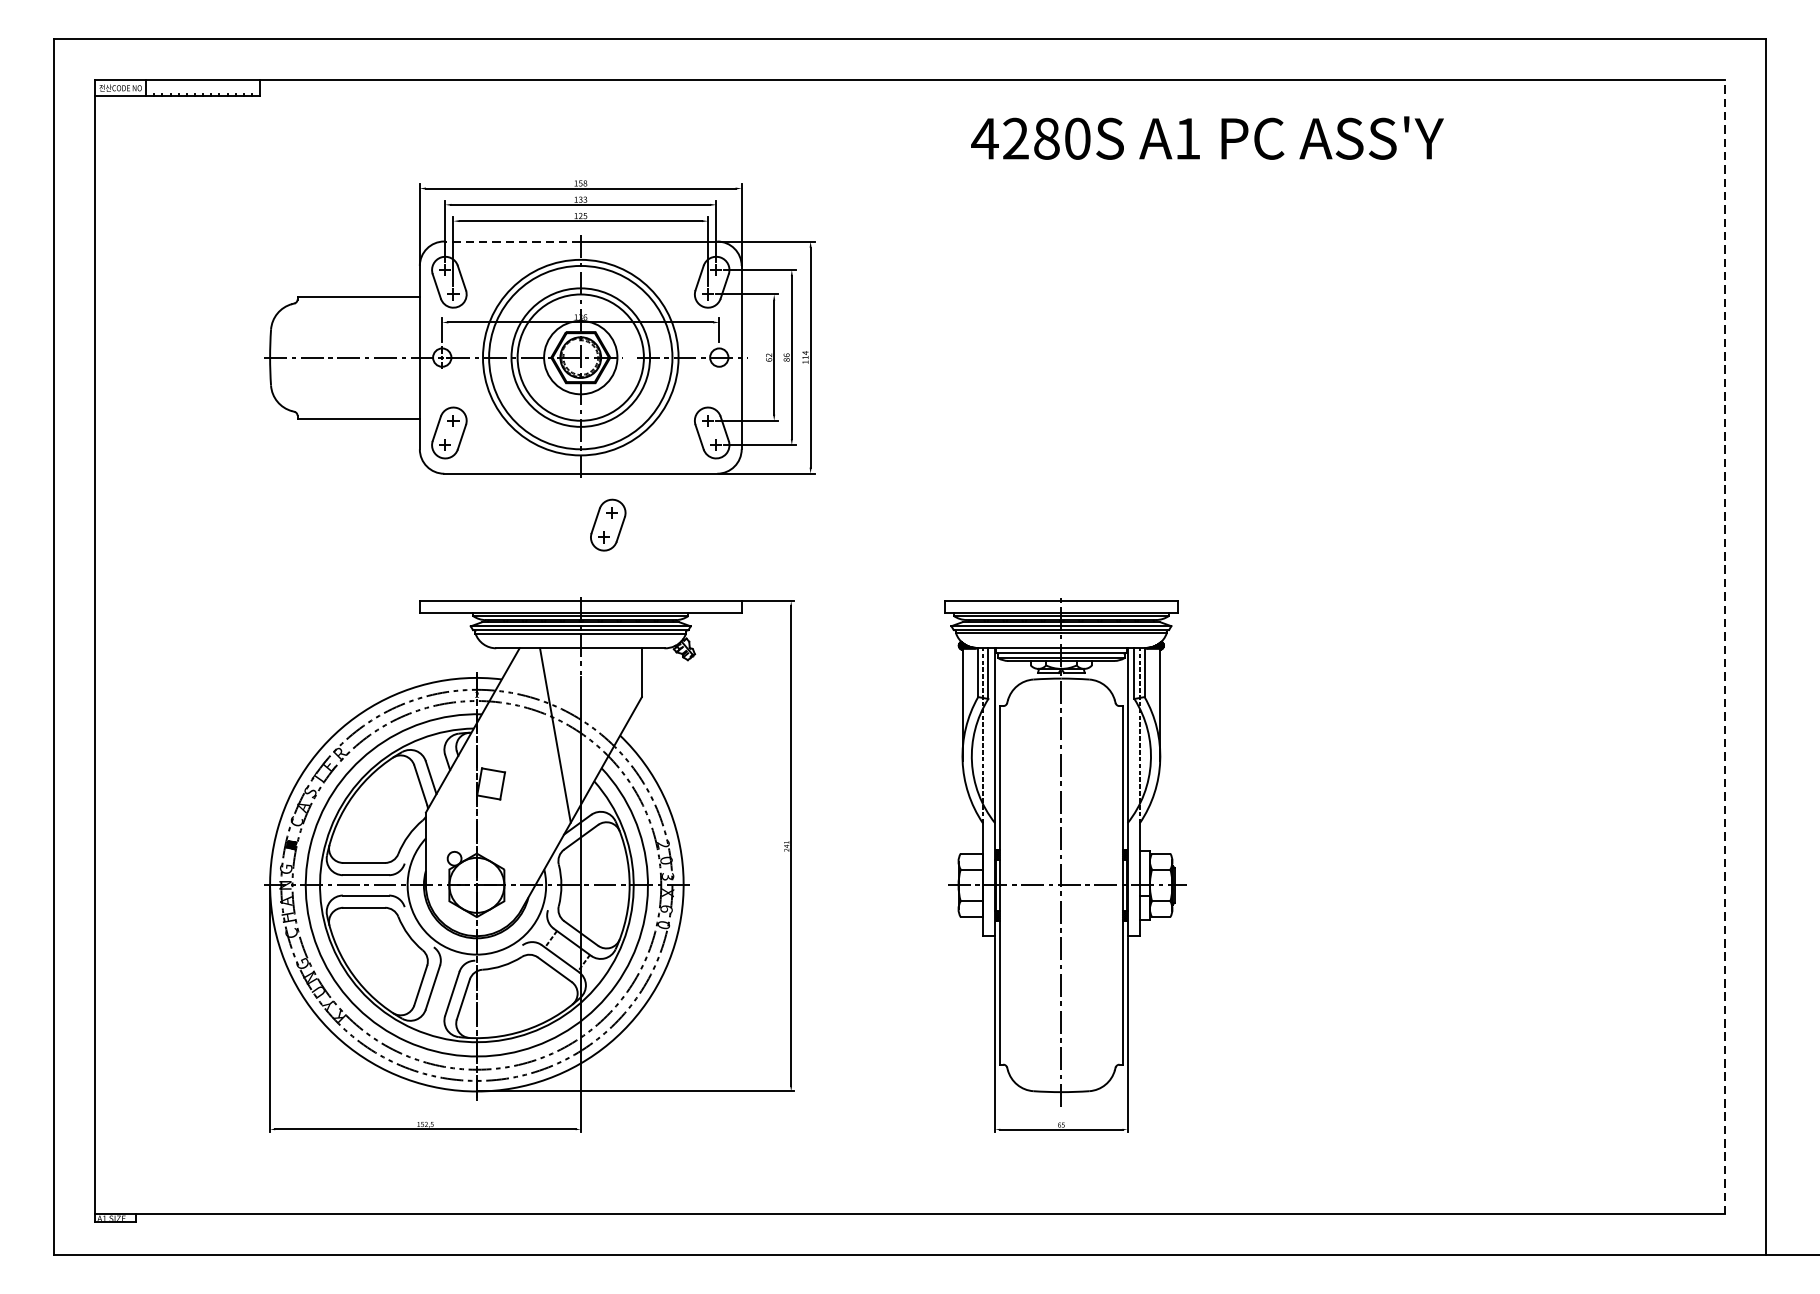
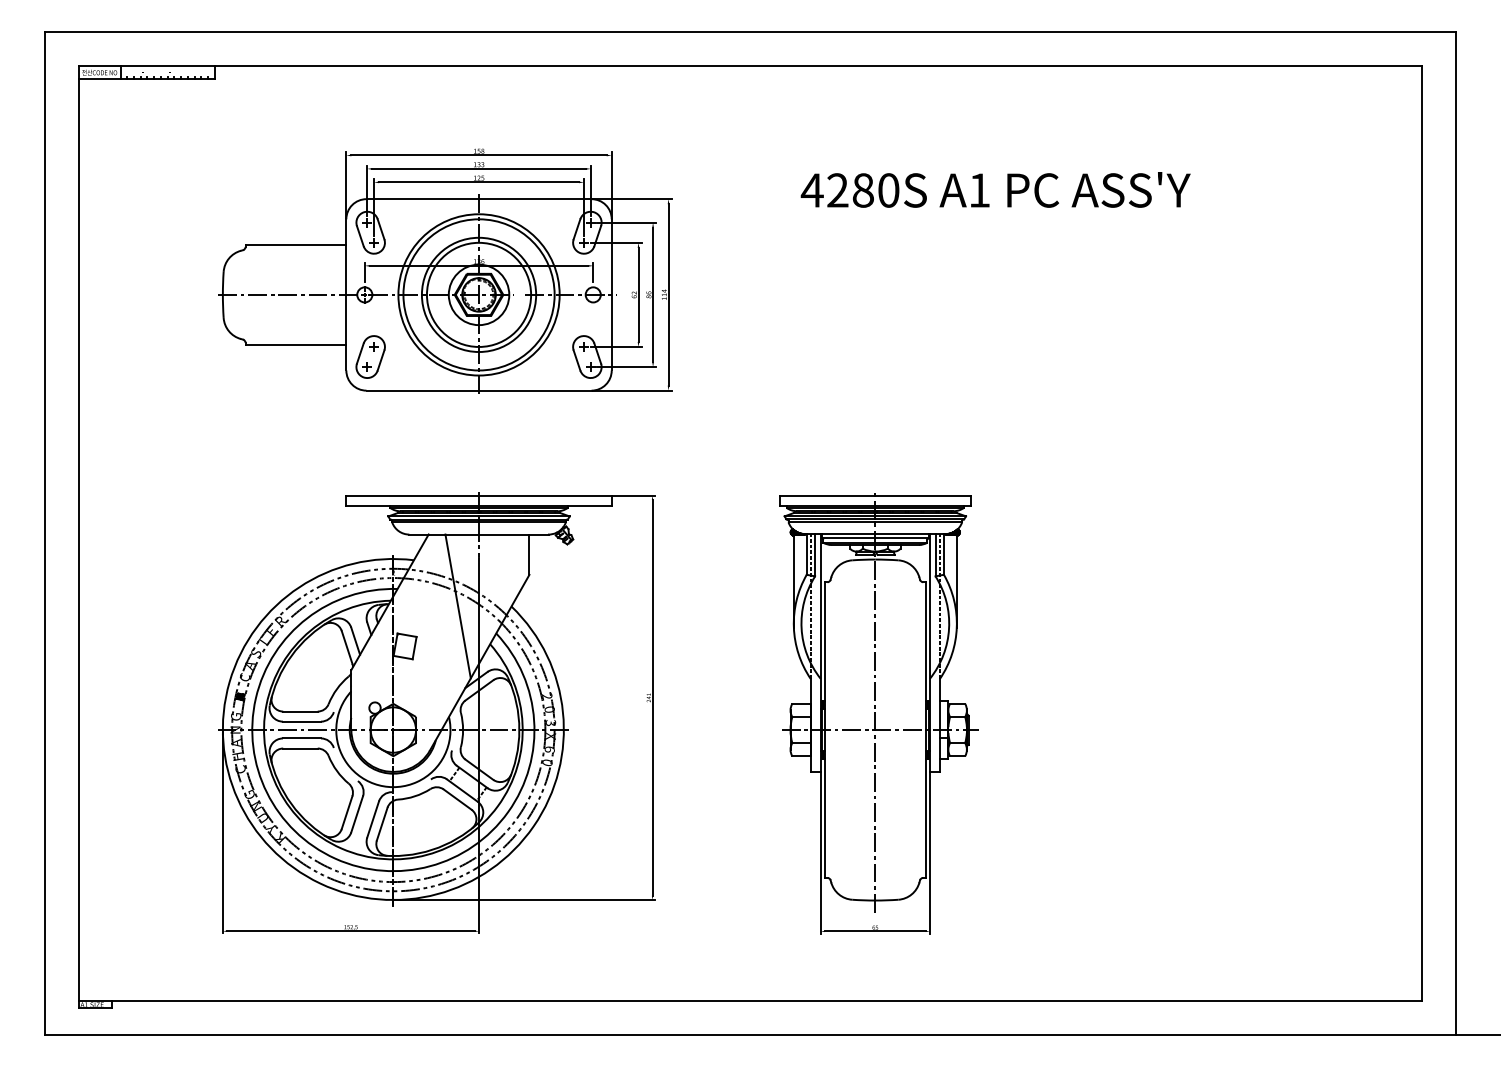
text: (1207, 137) -> (995, 189), moved
line: (512, 241) -> (422, 199), dashed -> solid
part: (608, 524) -> (501, 432), removed
line: (1725, 647) -> (1422, 533), dashed -> solid

